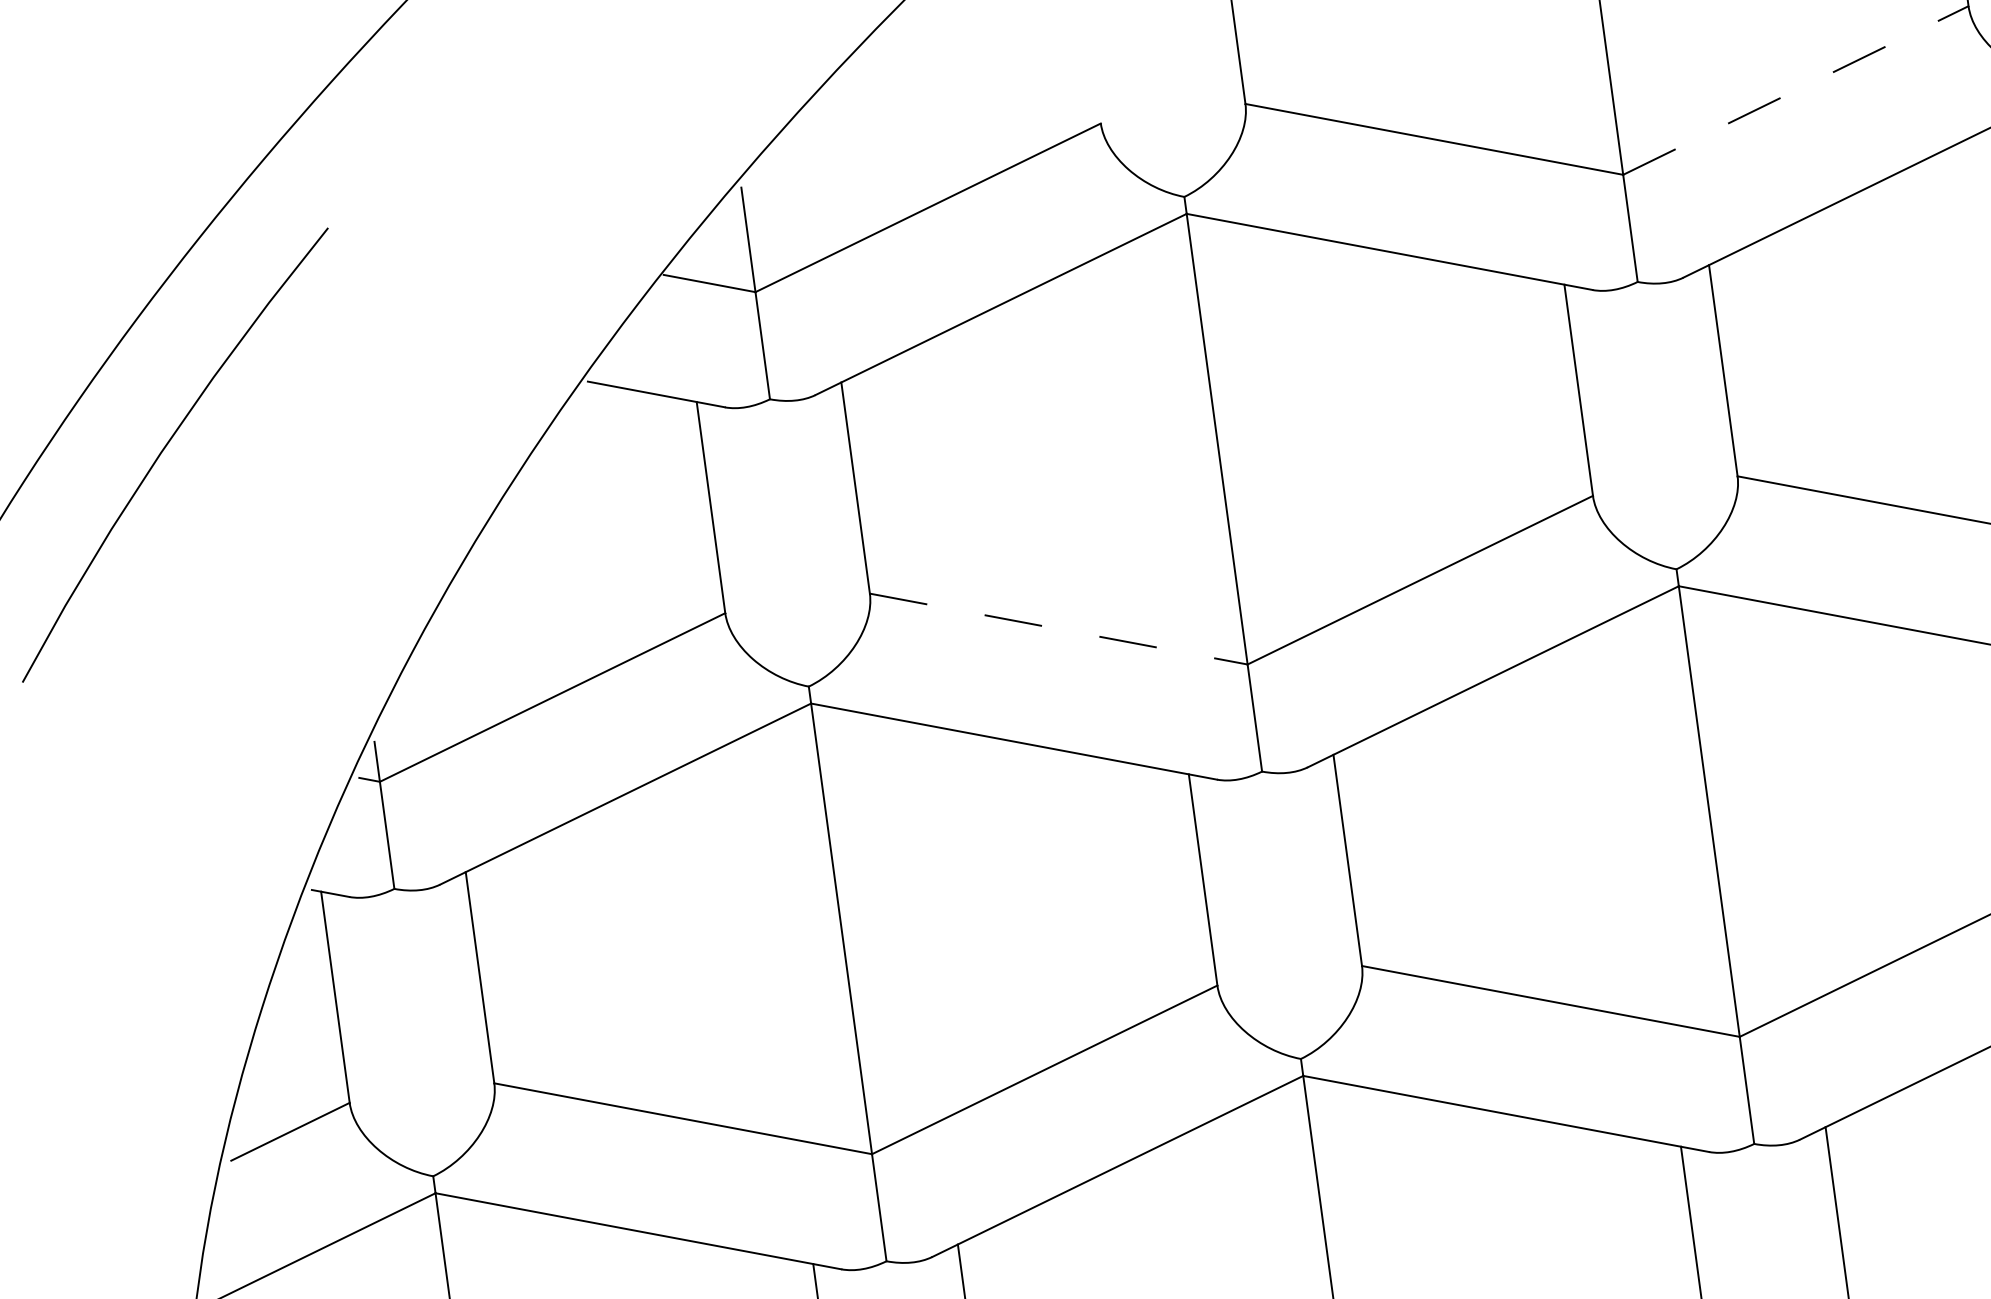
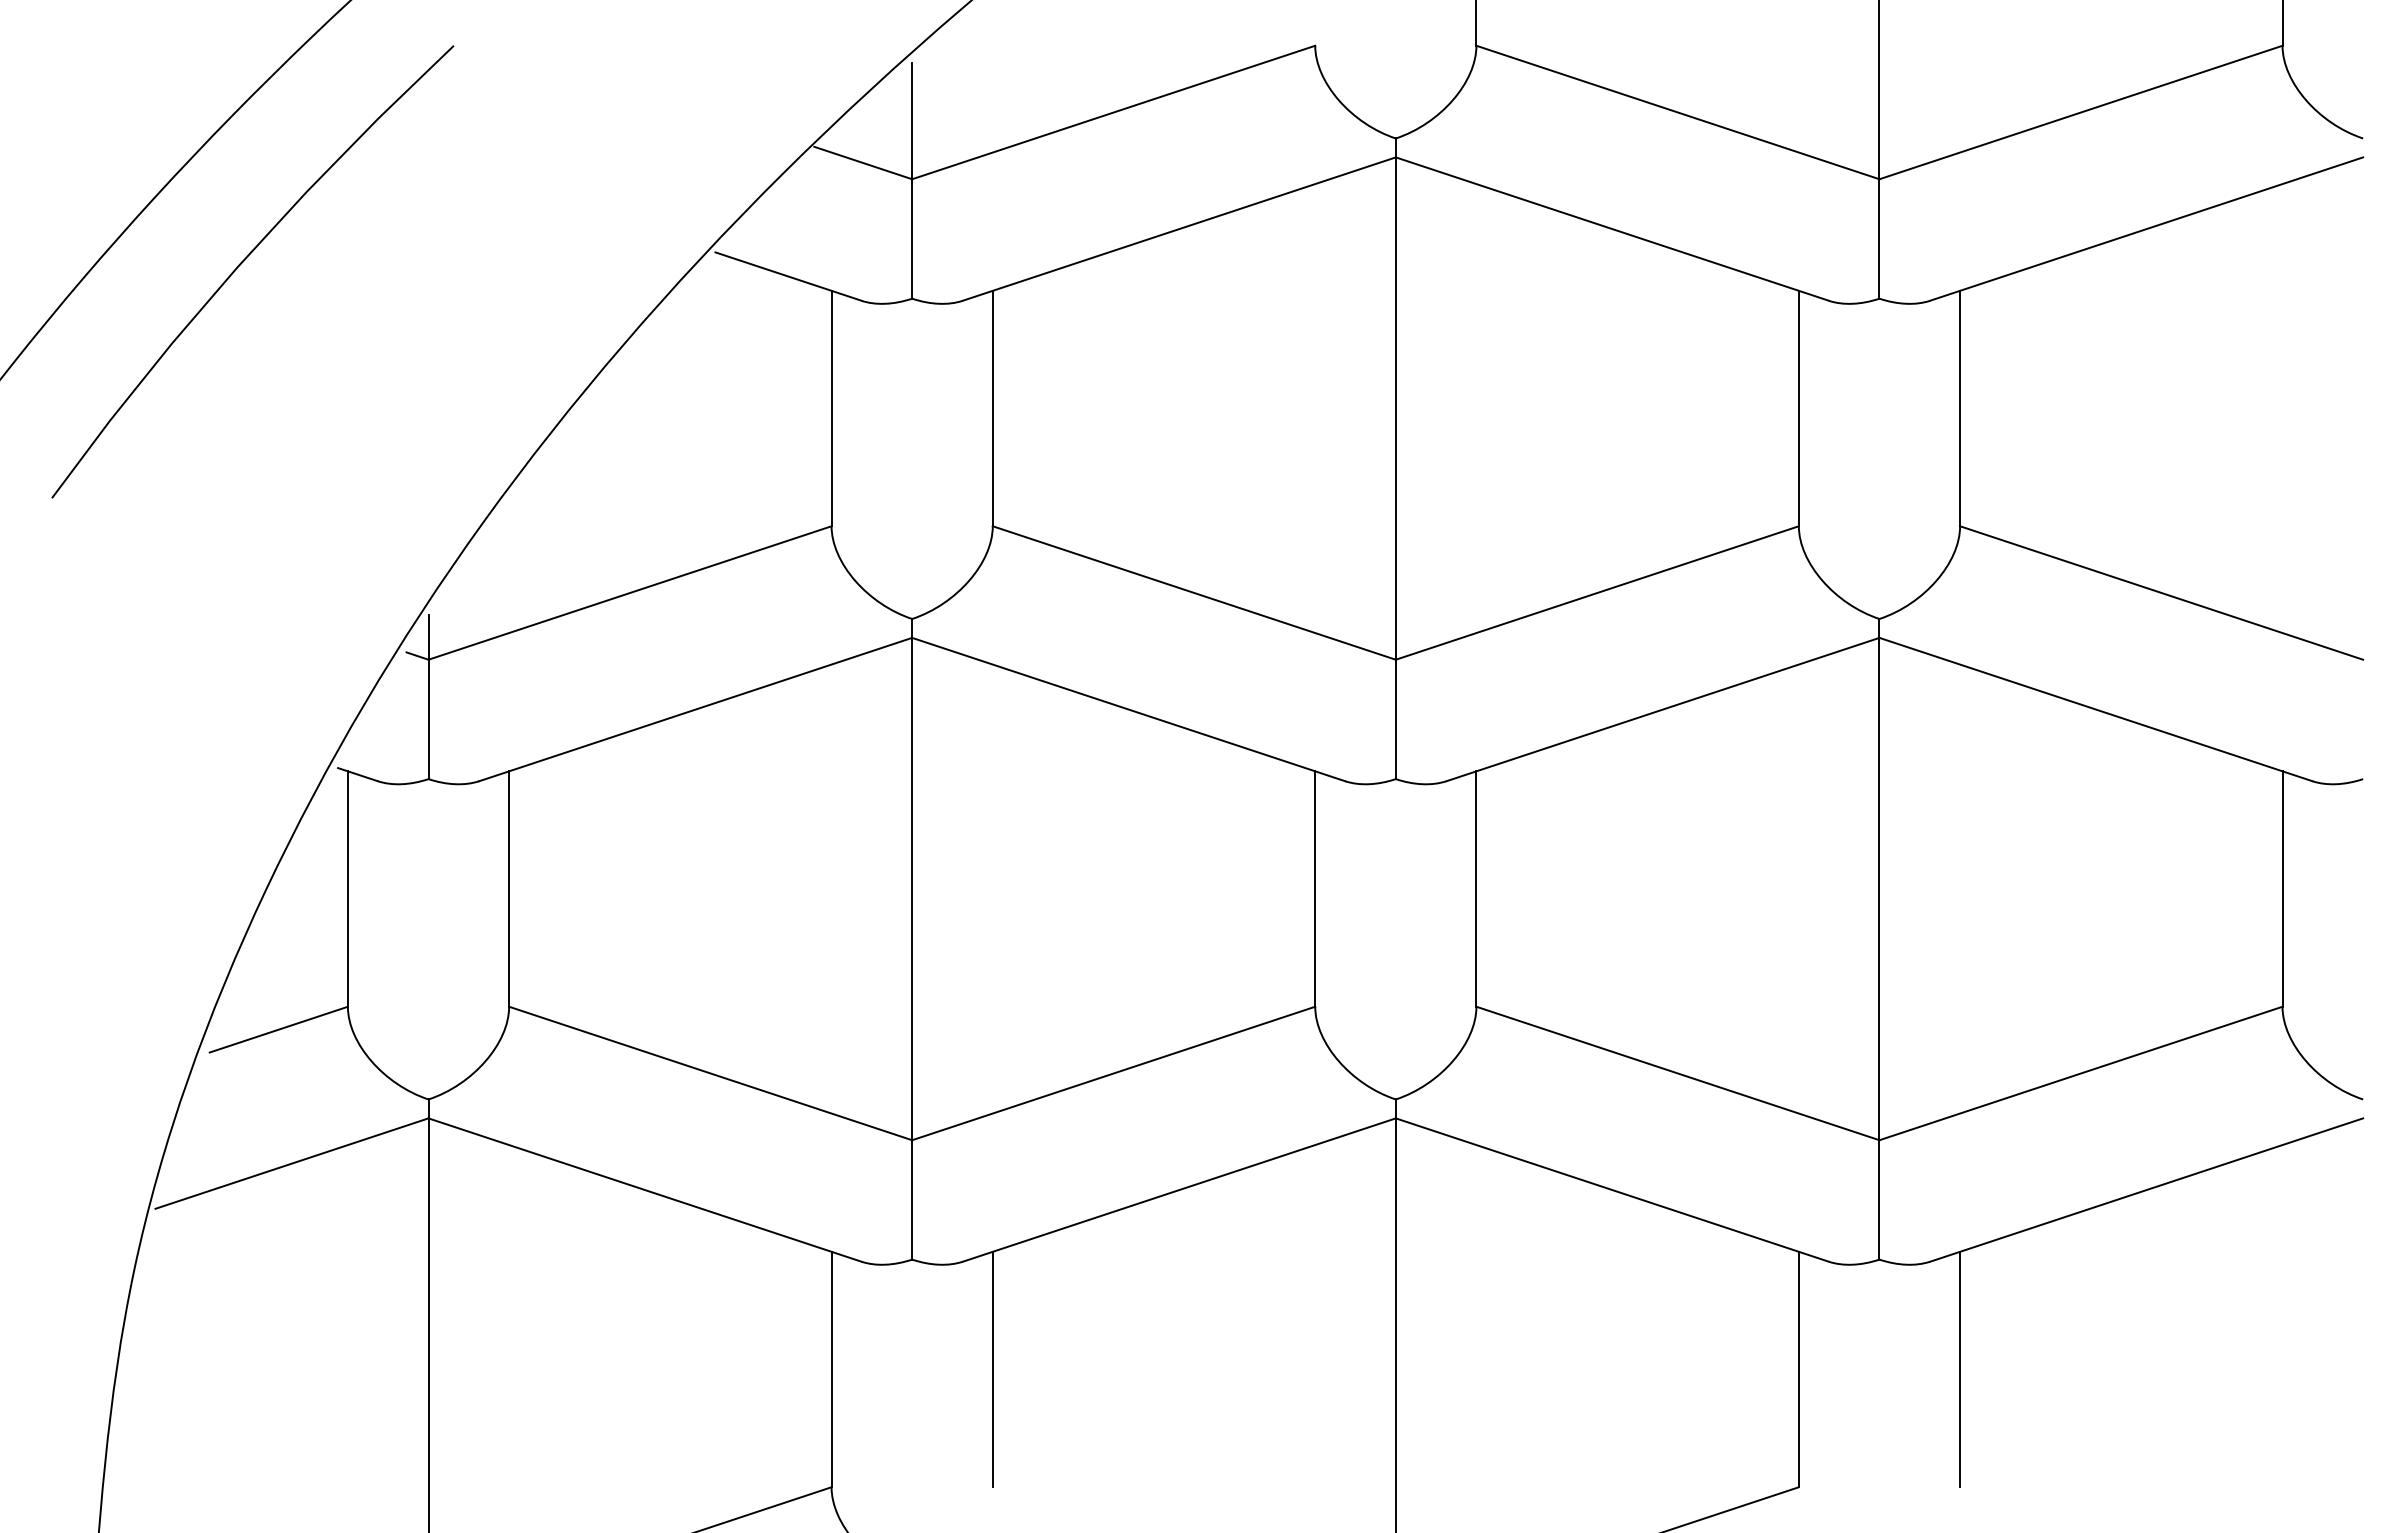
line: (1796, 90) -> (2081, 112), dashed -> solid
line: (1058, 629) -> (1194, 593), dashed -> solid

